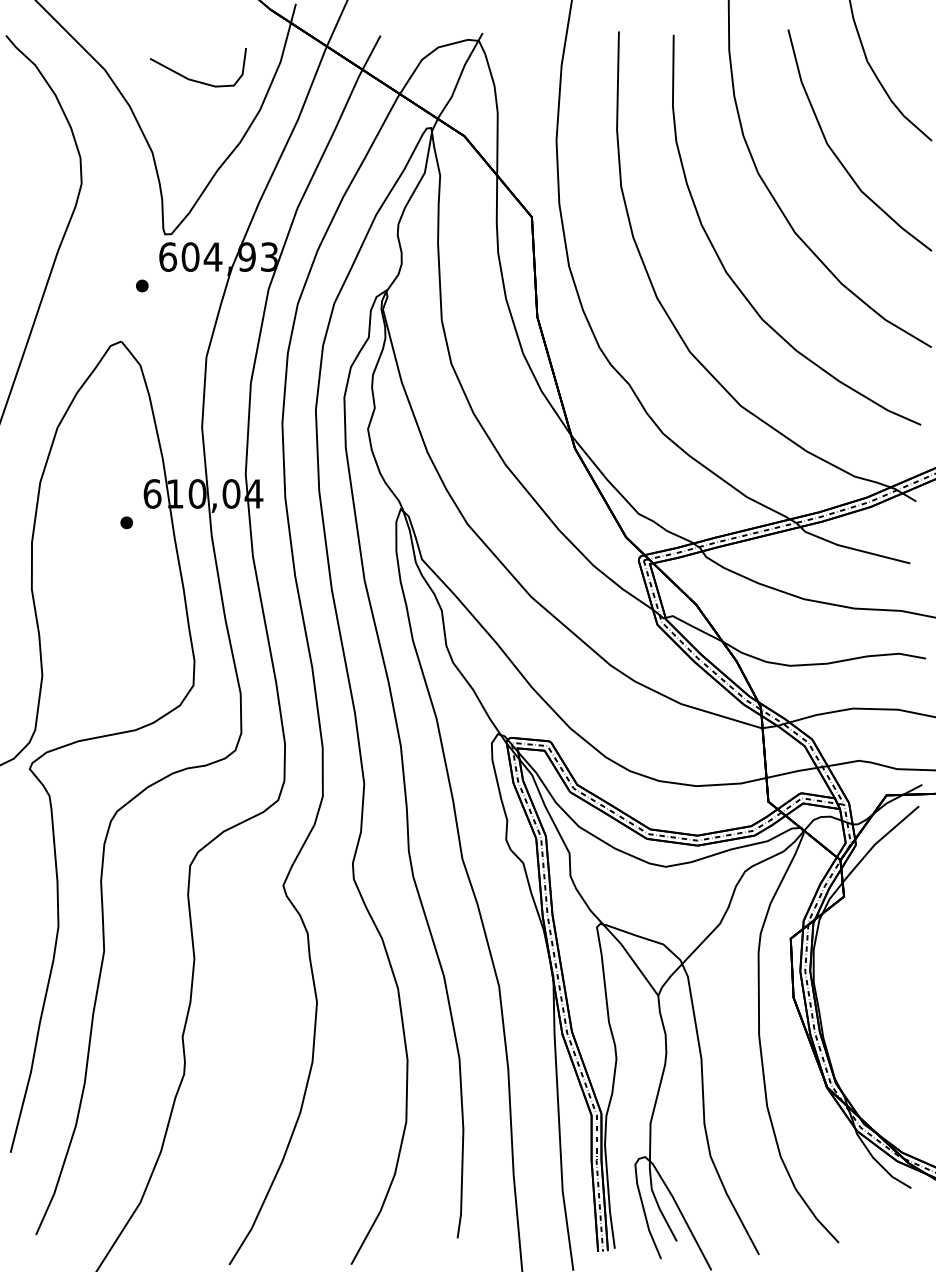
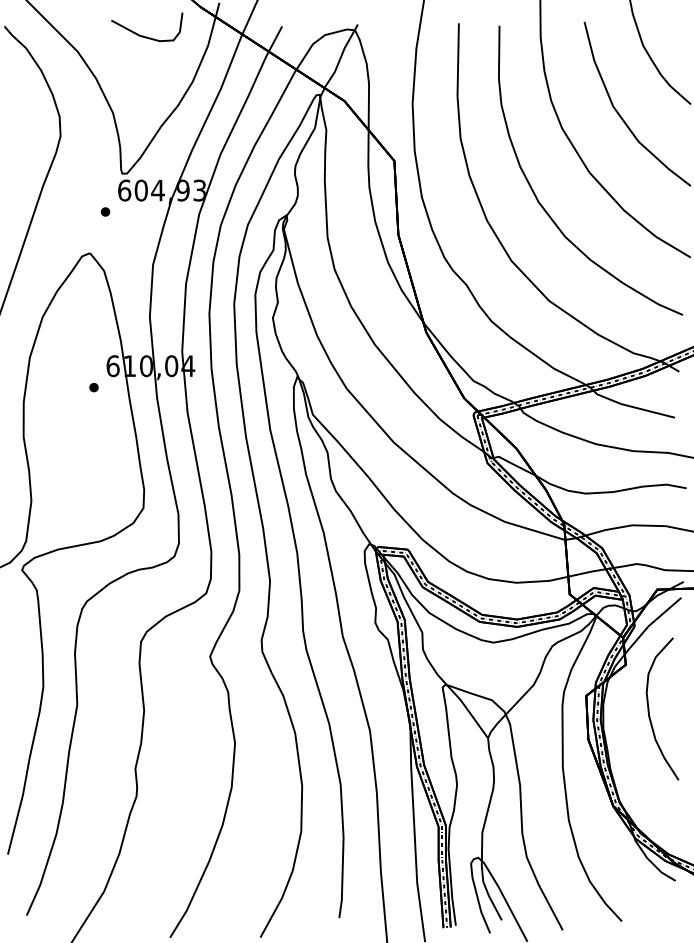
curve: (193, 78) -> (143, 35), moved
curve: (876, 955) -> (649, 708), added

